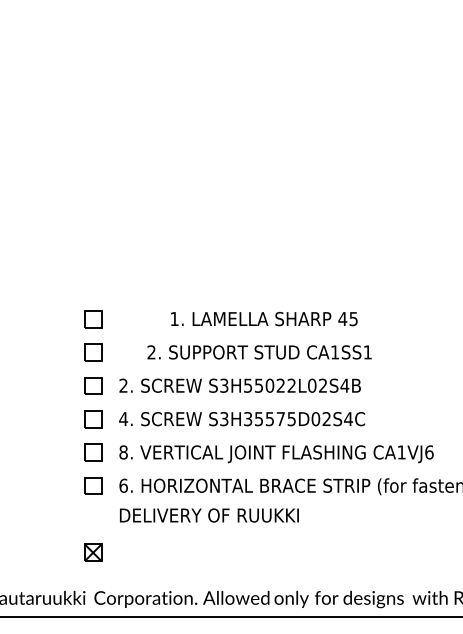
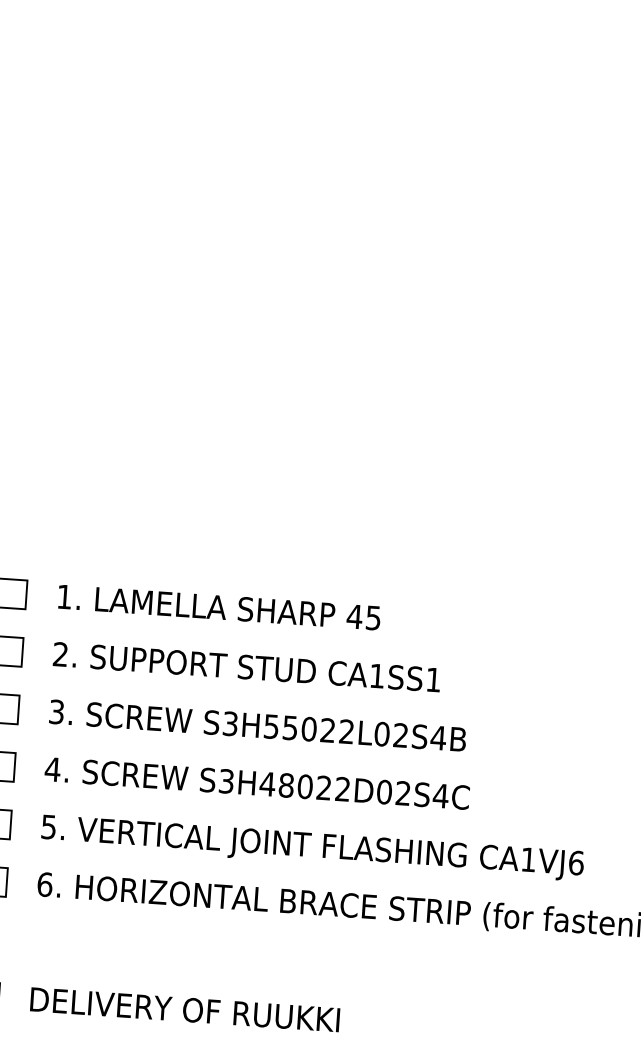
text: (264, 319) -> (219, 608), moved
text: (259, 352) -> (246, 667), moved
text: (123, 385) -> (56, 711), 2. -> 3.
text: (269, 419) -> (304, 787), S3H35575D02S4C -> S3H48022D02S4C
text: (123, 452) -> (48, 827), 8. -> 5.
text: (209, 515) -> (185, 1009), moved

